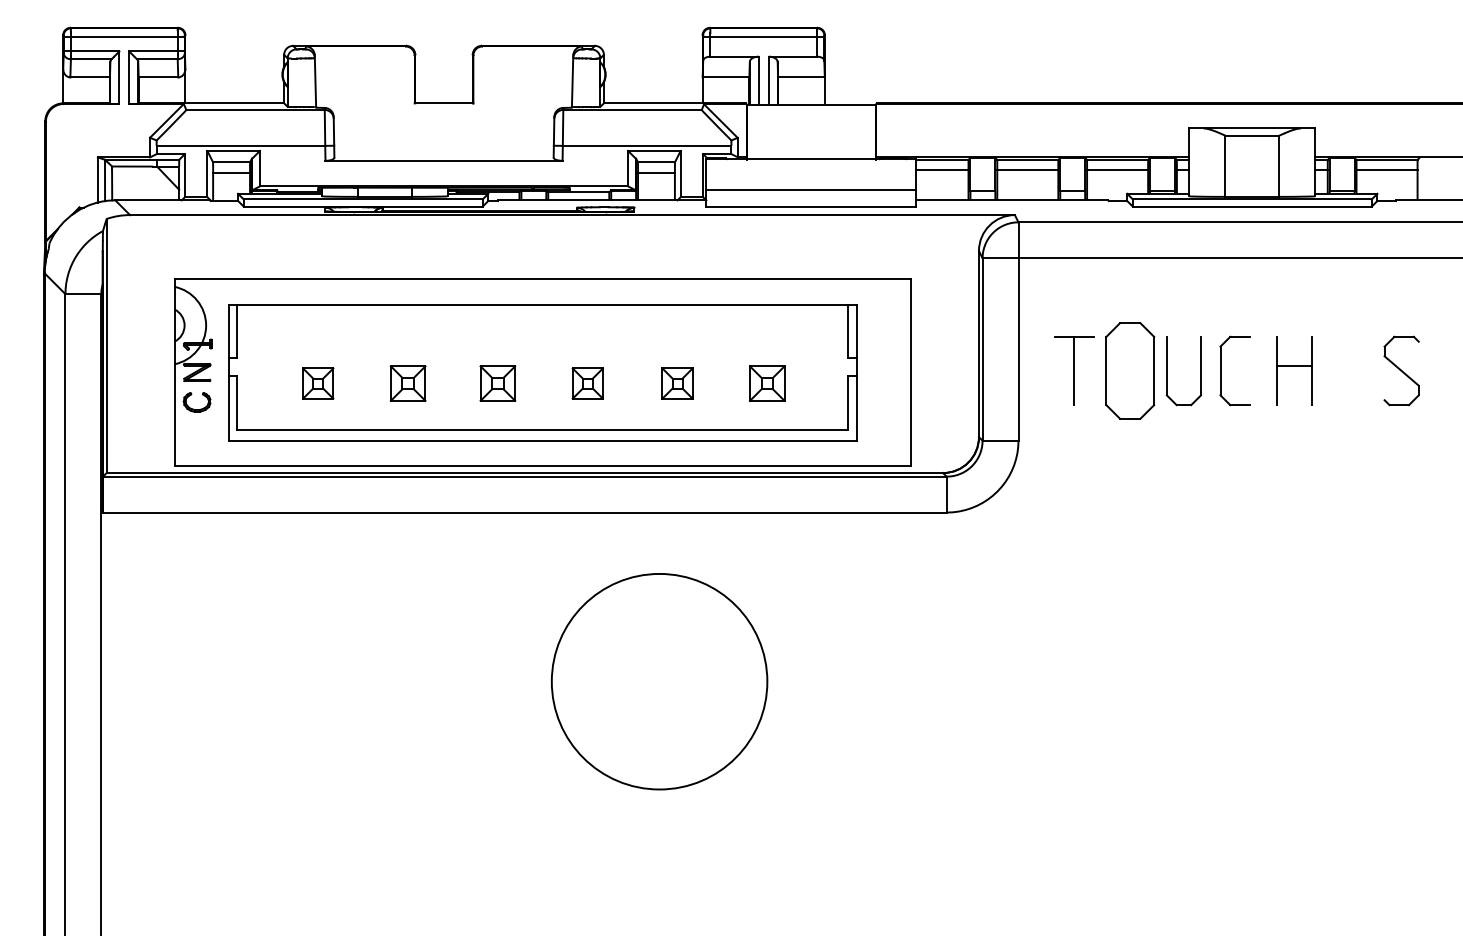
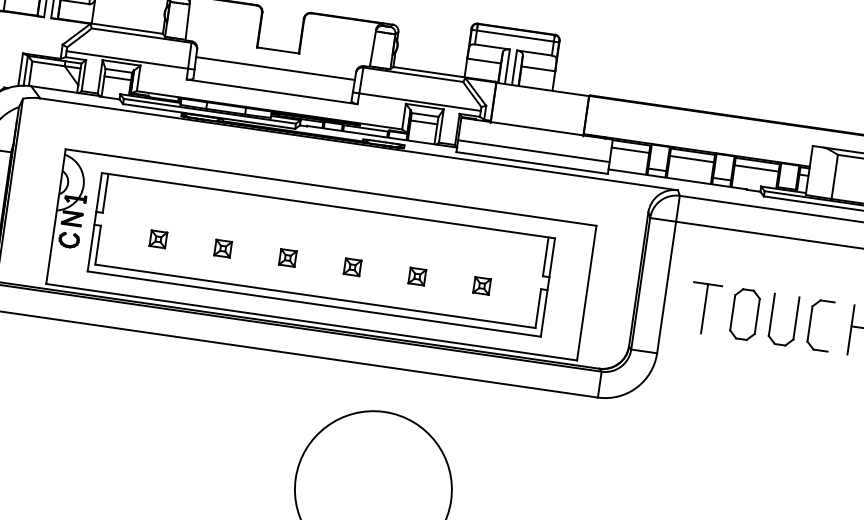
line: (443, 128) -> (275, 68), added
part: (1130, 370) -> (745, 314), size x0.71
part: (318, 383) -> (158, 239), size x0.71
part: (407, 383) -> (222, 248), size x0.62
part: (497, 383) -> (287, 257), size x0.62
part: (587, 383) -> (352, 267), size x0.71
part: (677, 383) -> (417, 276), size x0.71
part: (767, 383) -> (482, 285), size x0.62

